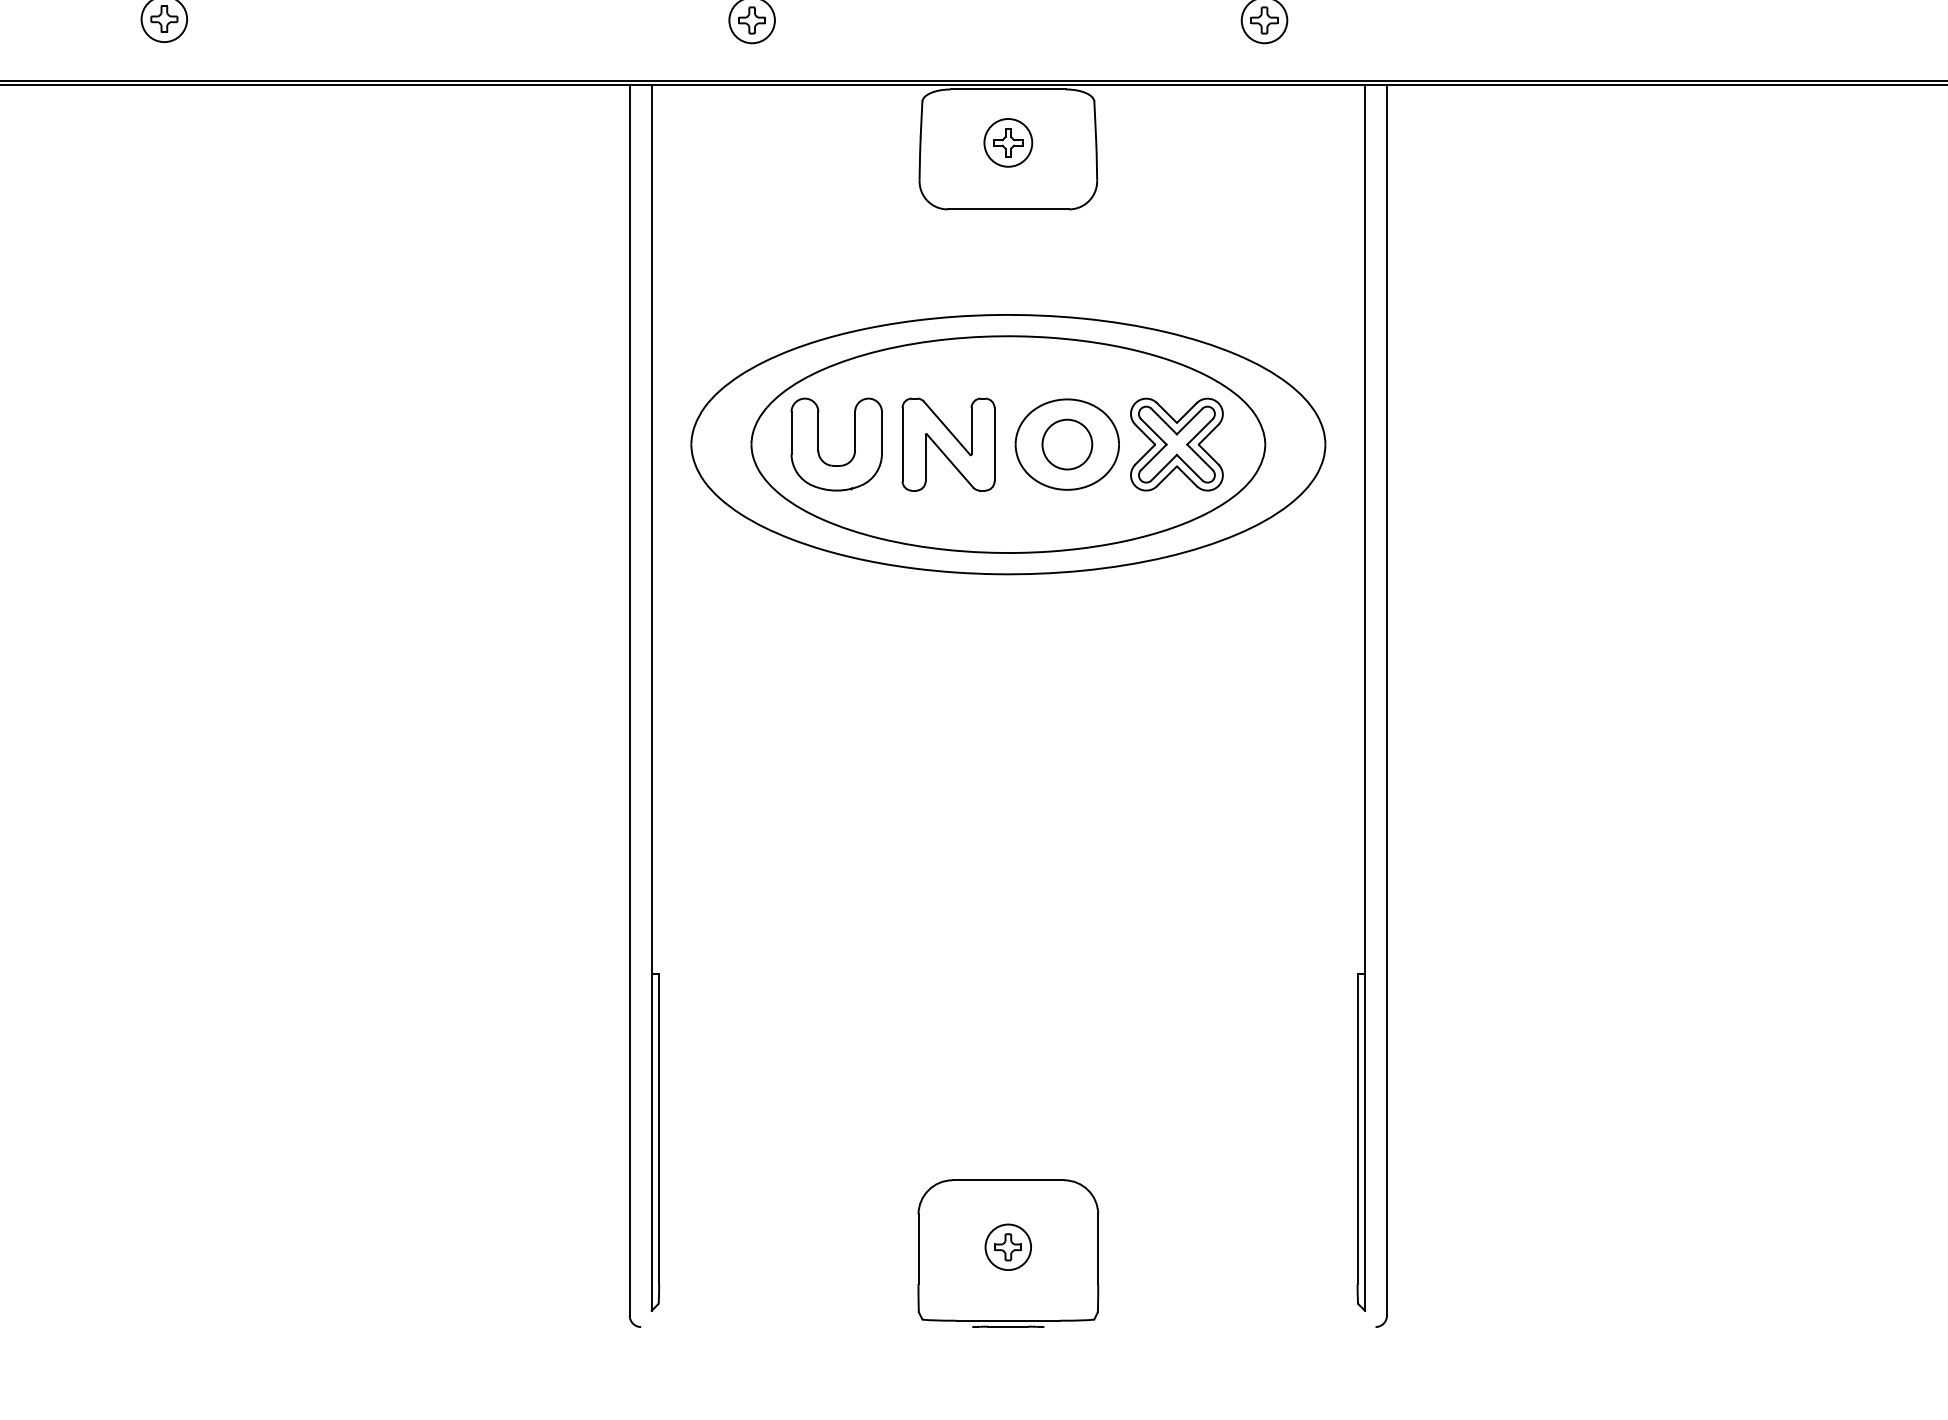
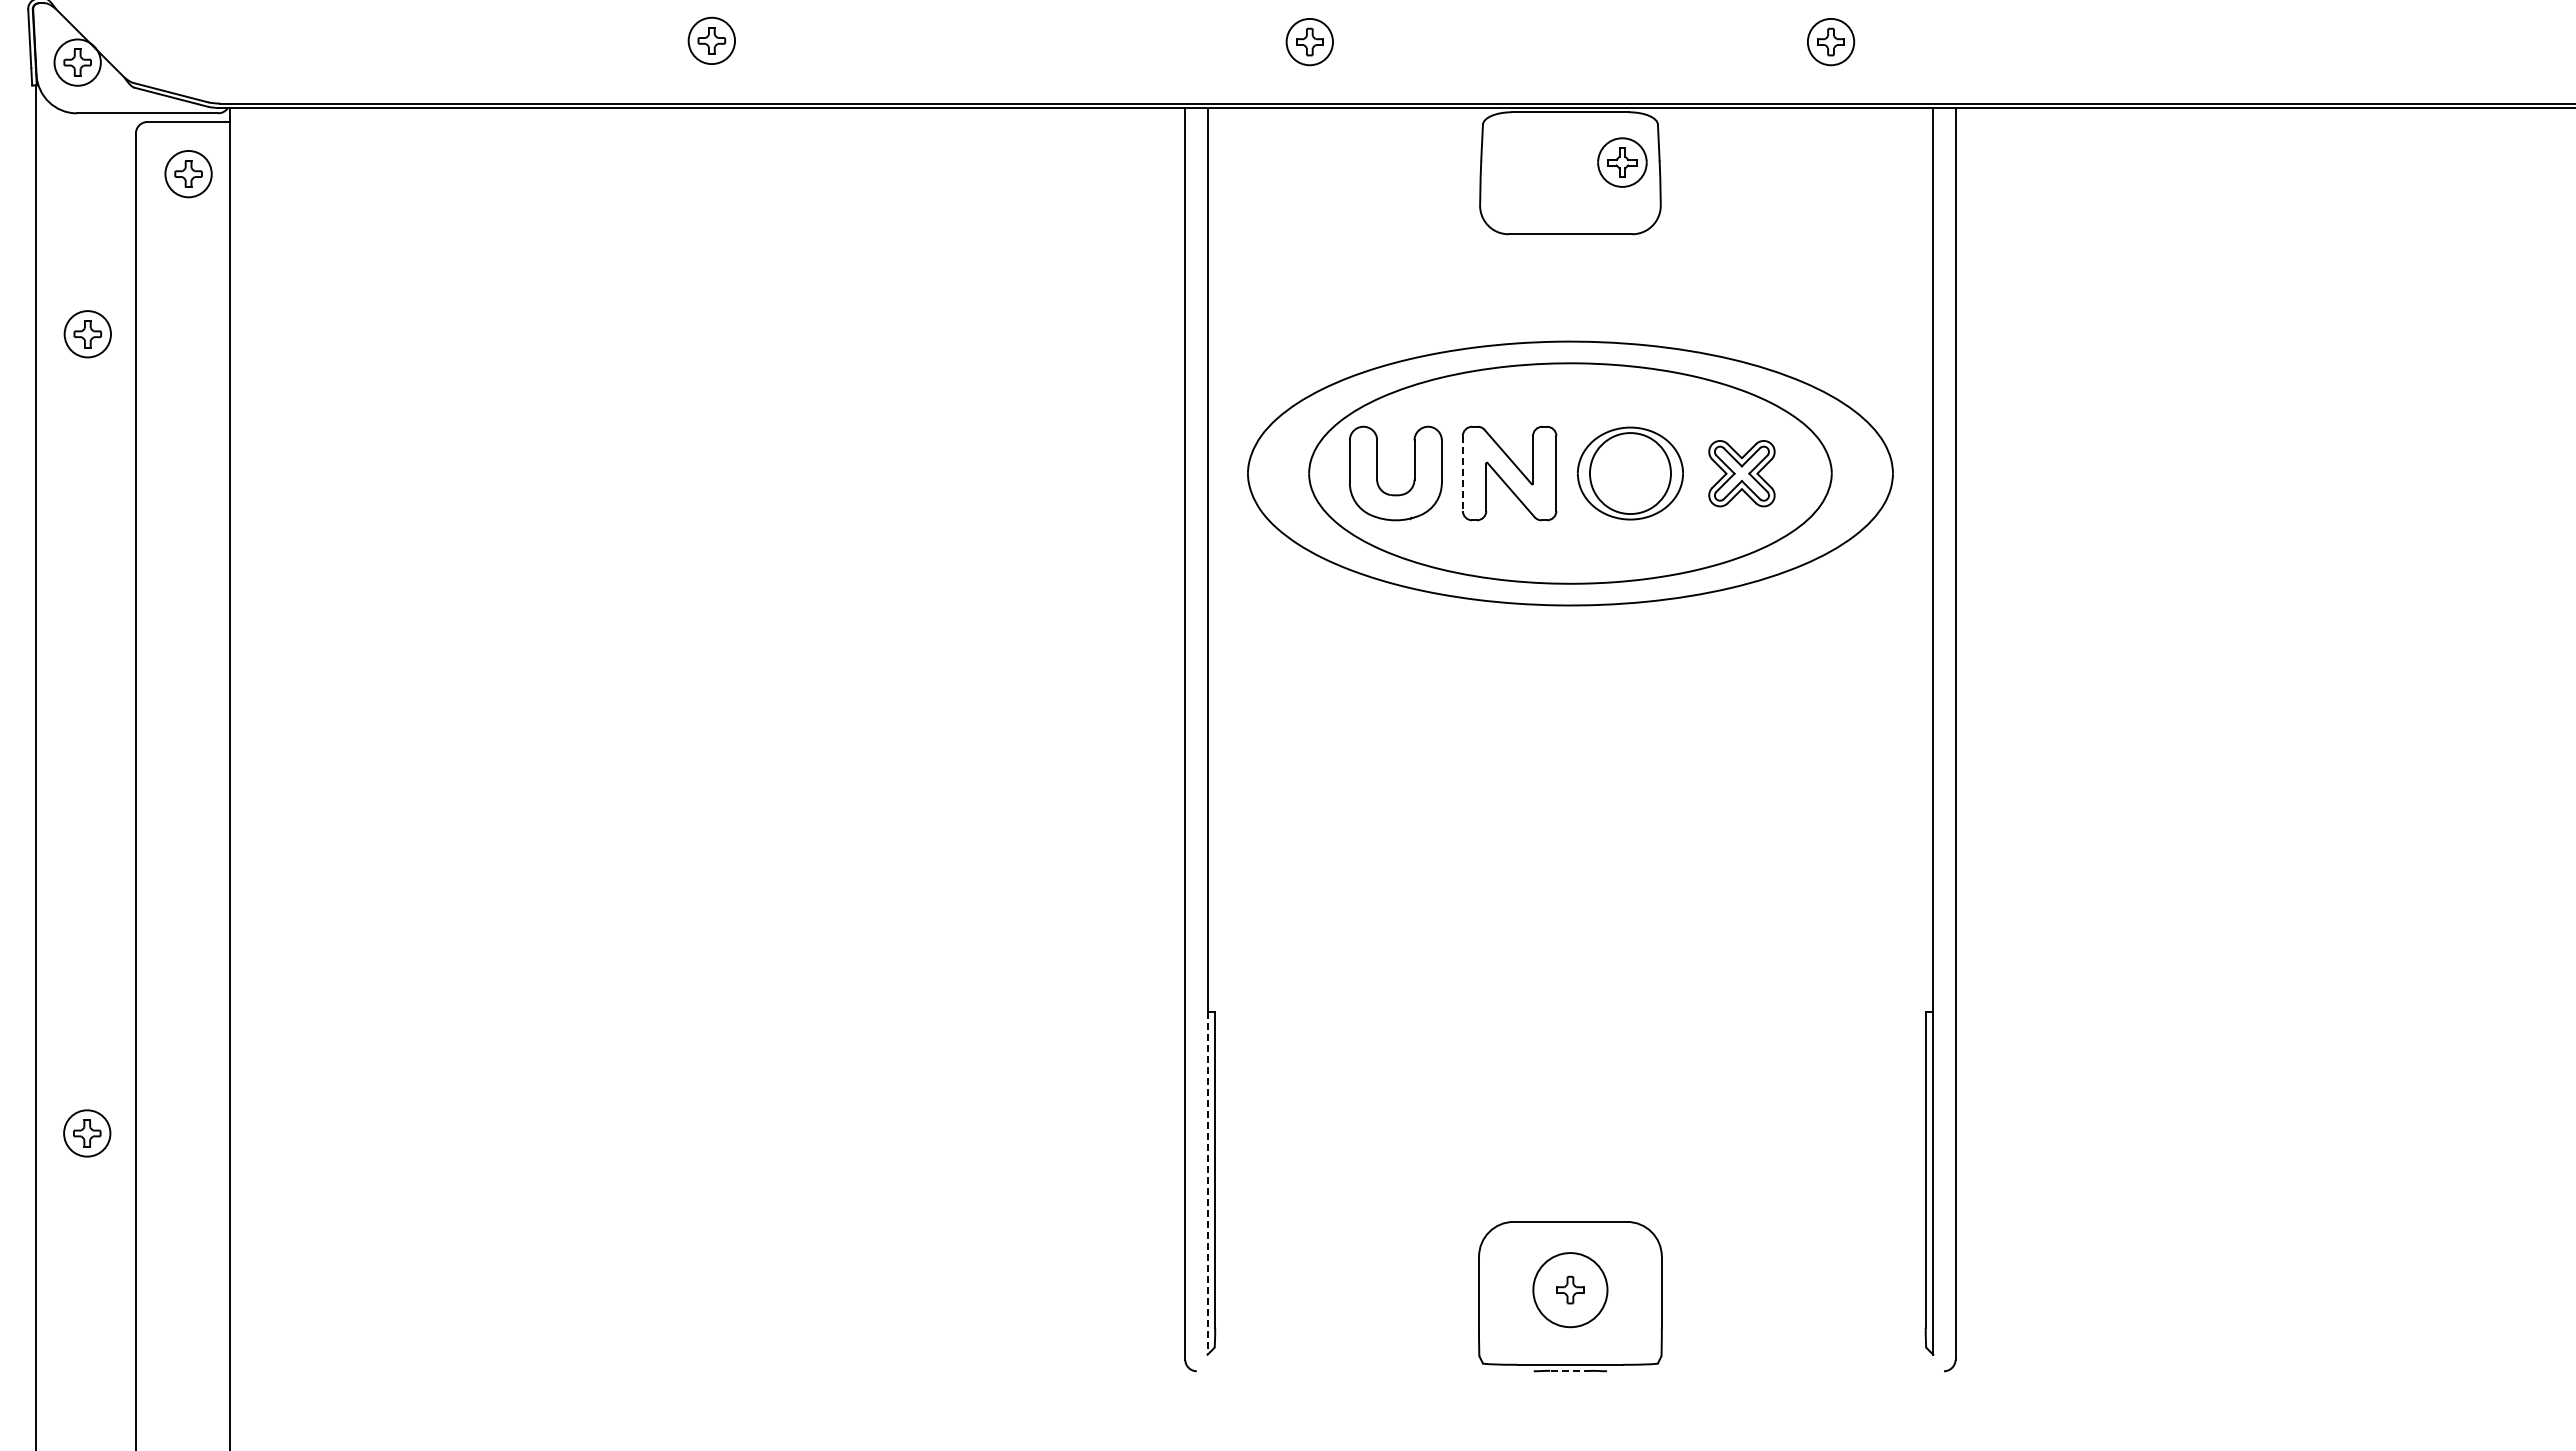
part: (1008, 142) -> (1622, 162), moved
circle: (1067, 444) -> (1630, 473), size x1.6
part: (1176, 444) -> (1741, 473), size x0.7
line: (902, 445) -> (1462, 474), solid -> dashed
line: (651, 1142) -> (1207, 1183), solid -> dashed
circle: (1008, 1246) -> (1570, 1289), size x1.6
line: (1007, 1326) -> (1569, 1370), solid -> dashed

